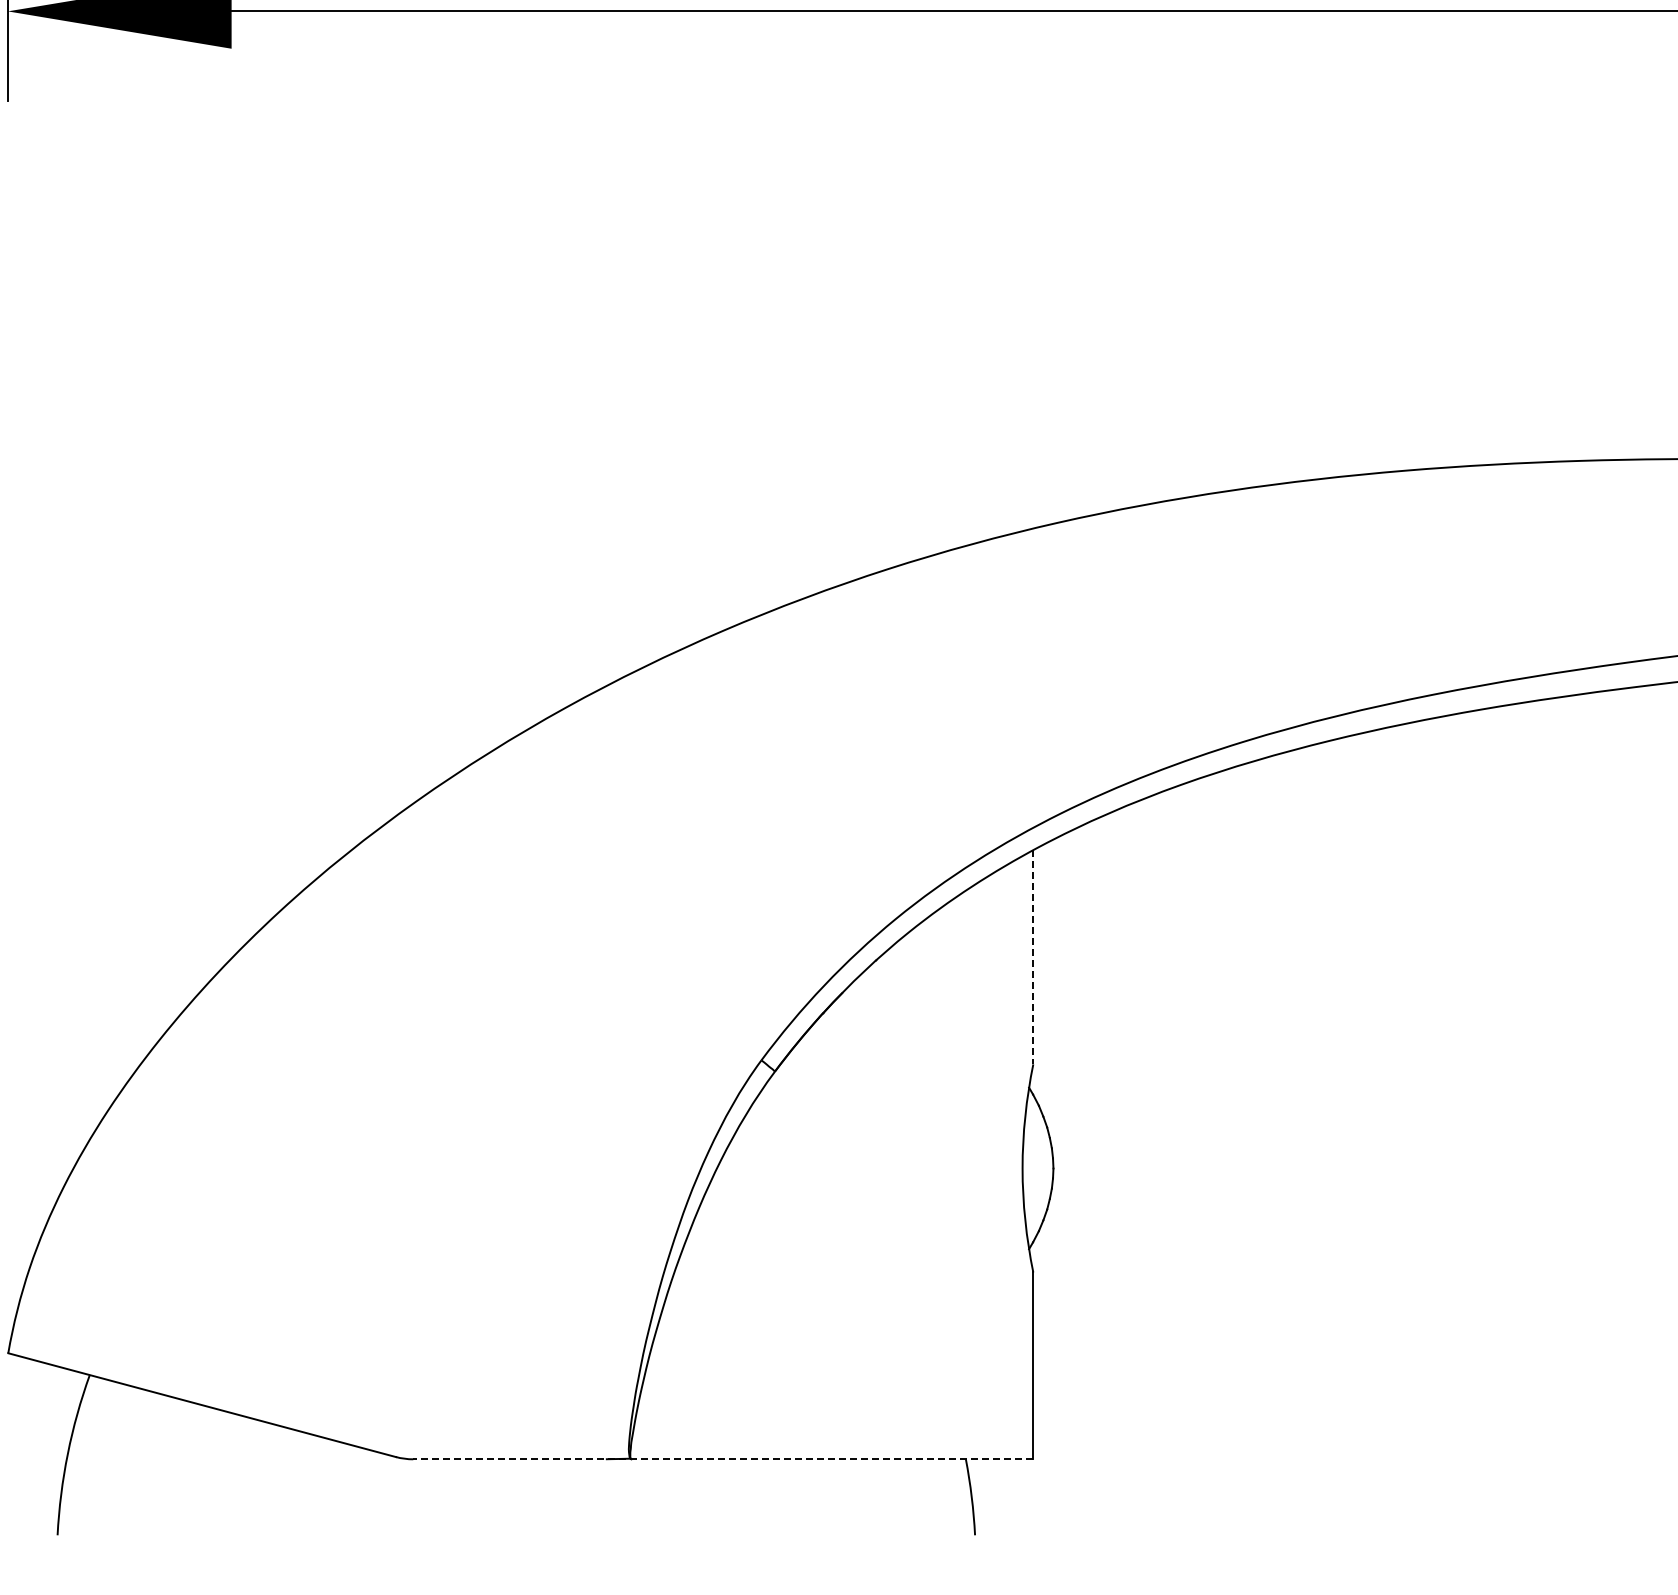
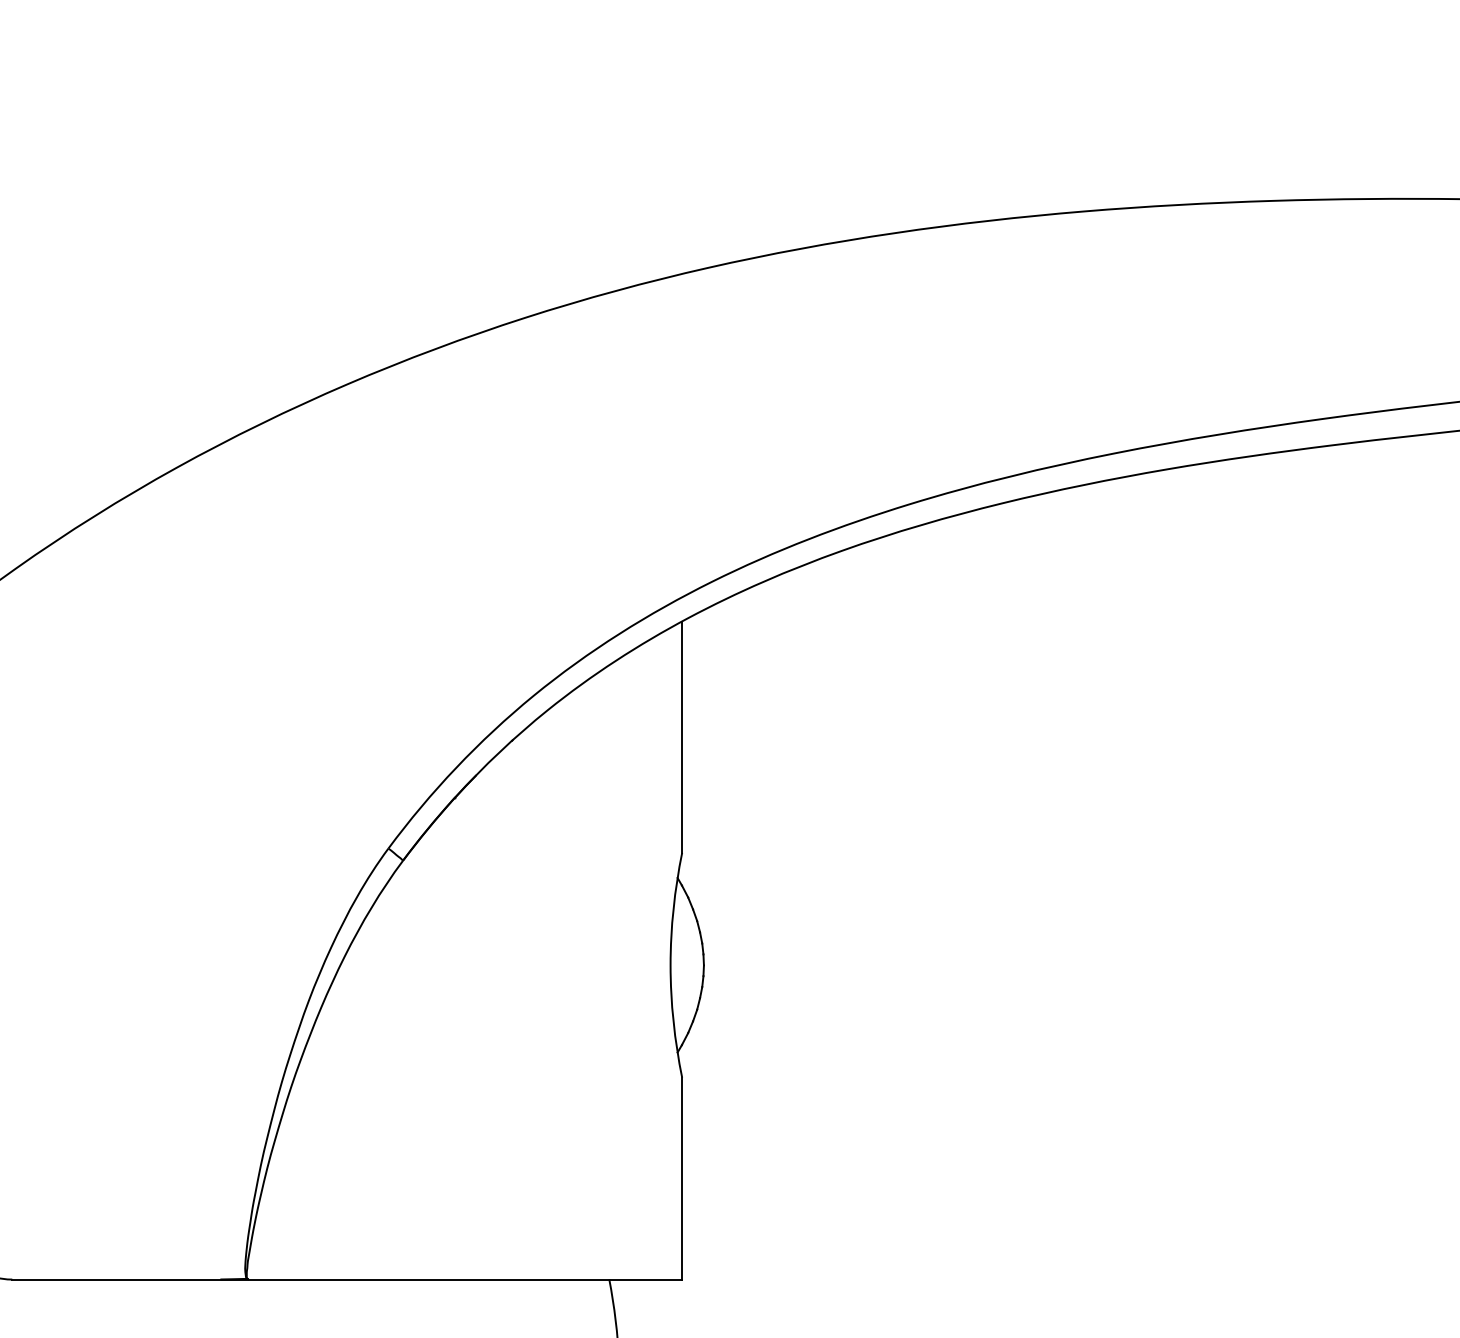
line: (1033, 957) -> (682, 737), dashed -> solid
line: (722, 1459) -> (346, 1279), dashed -> solid

